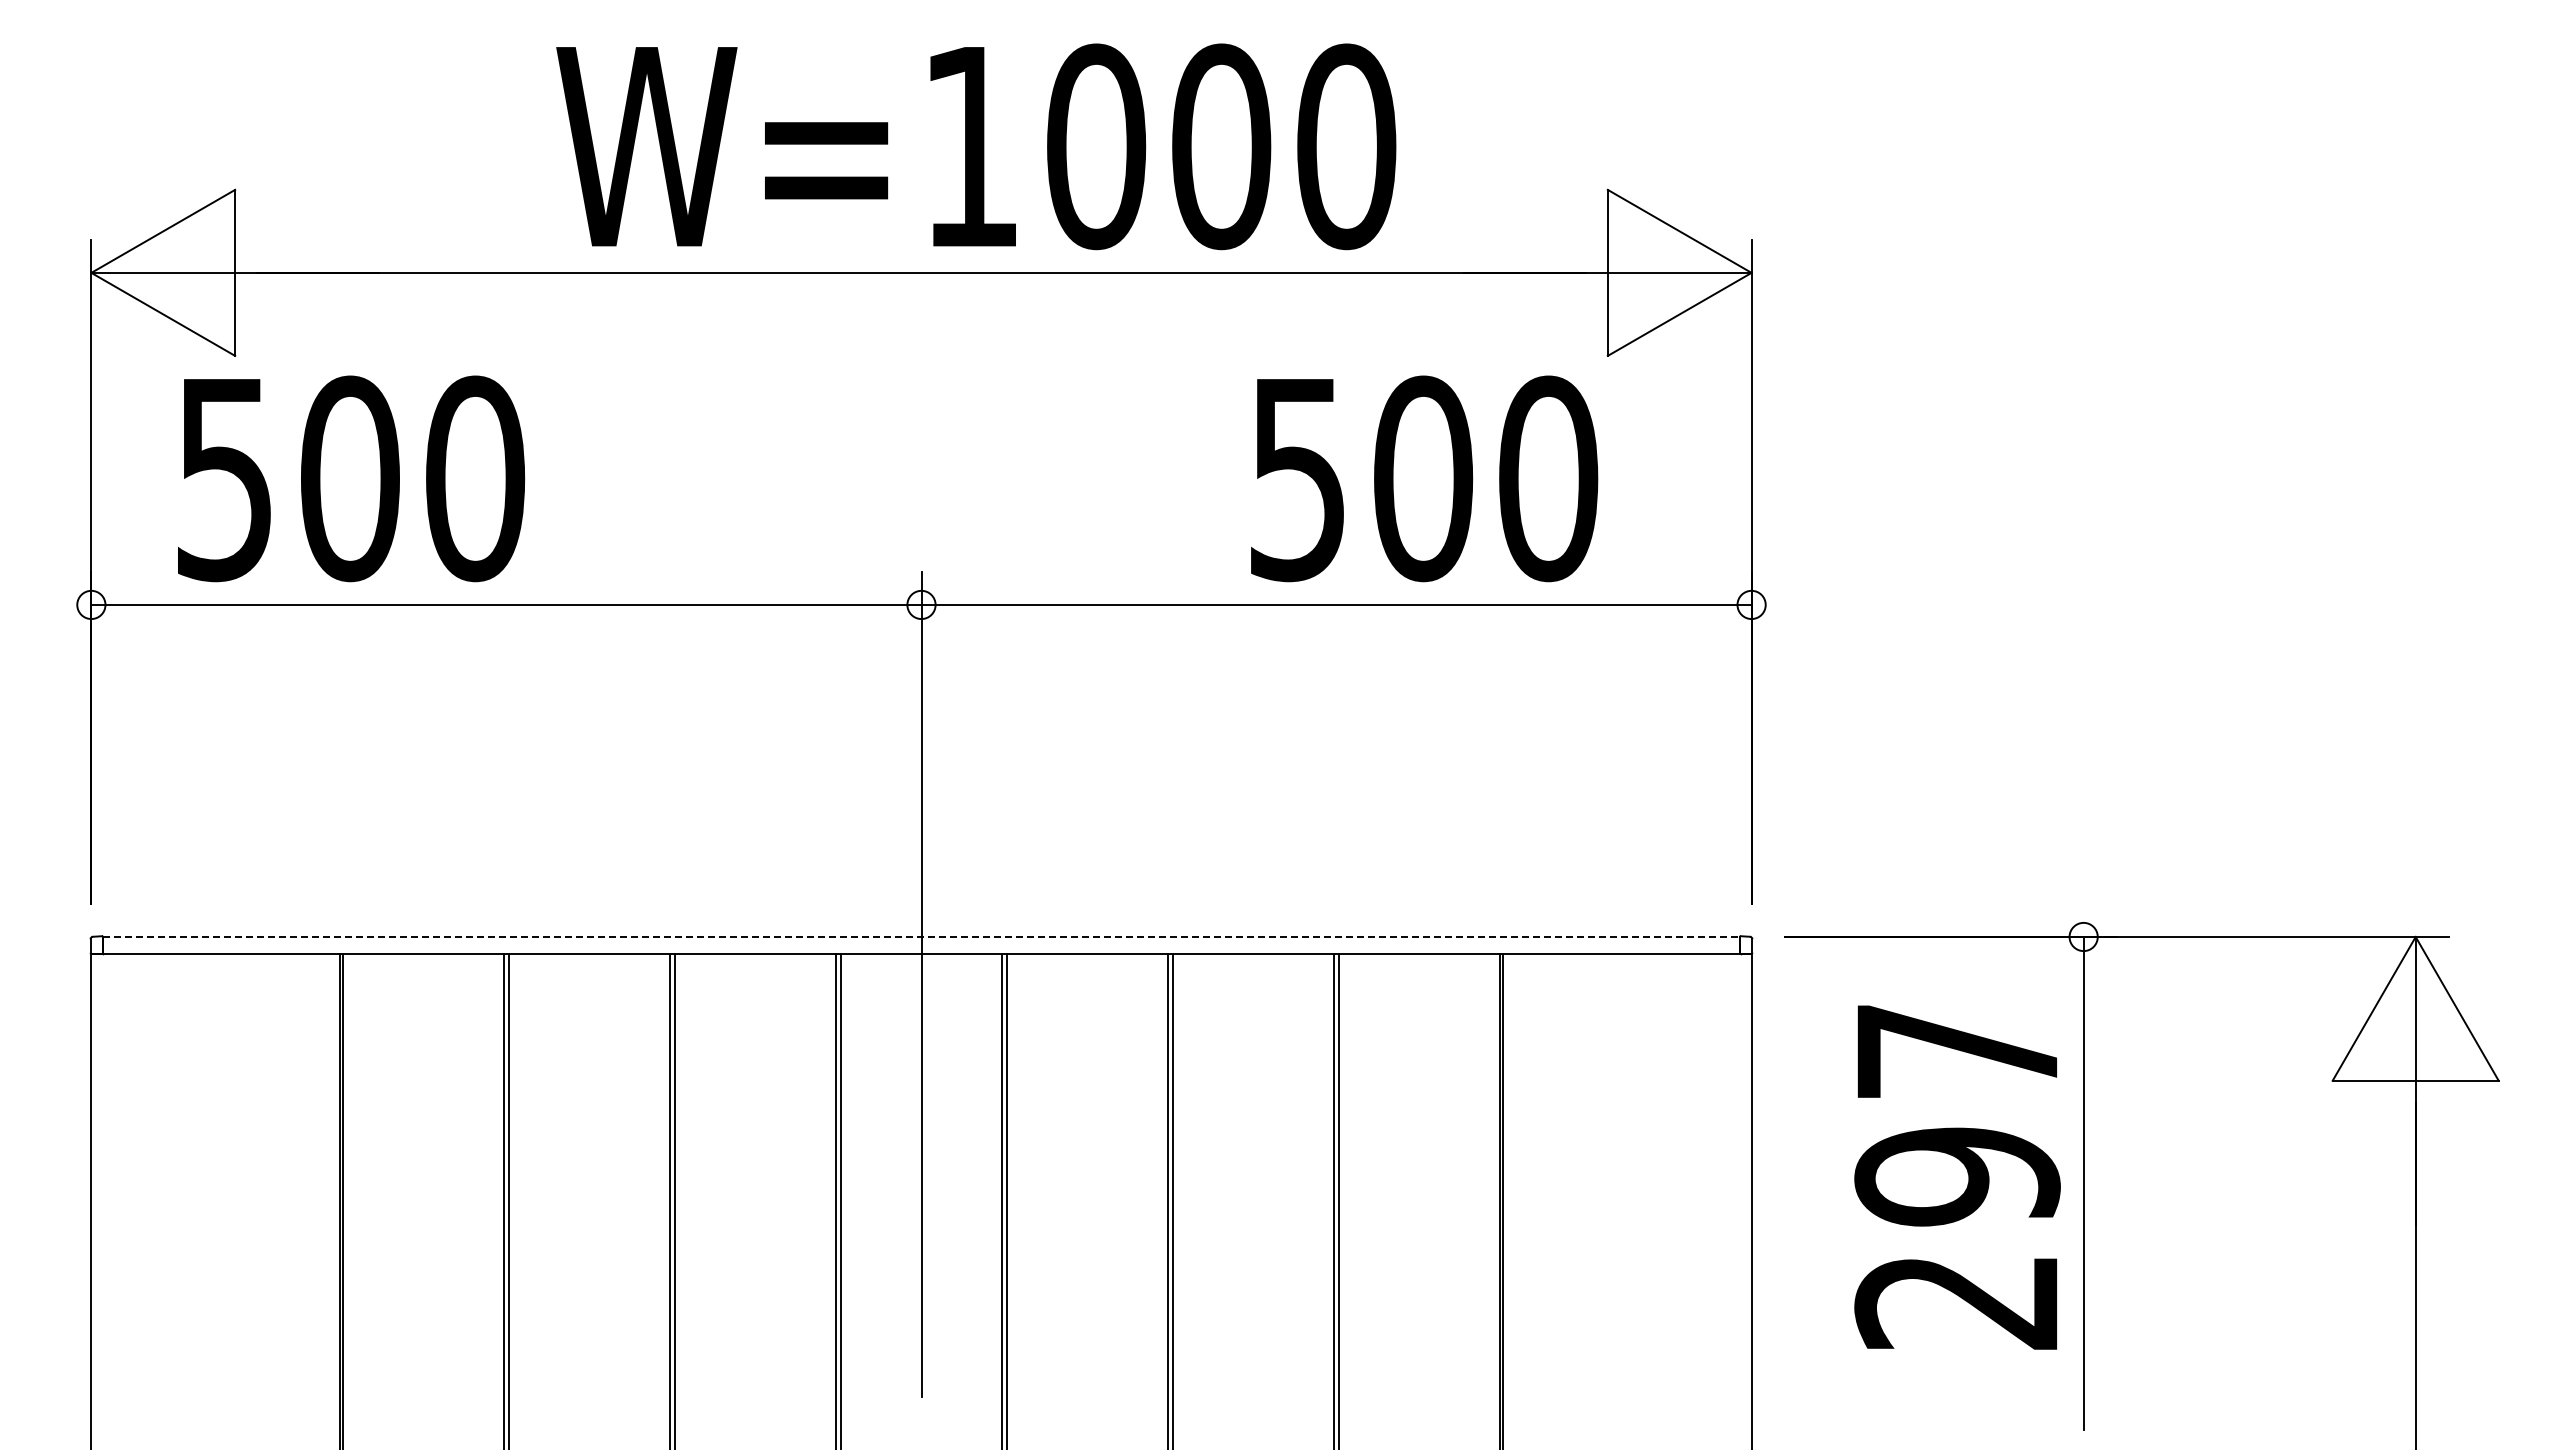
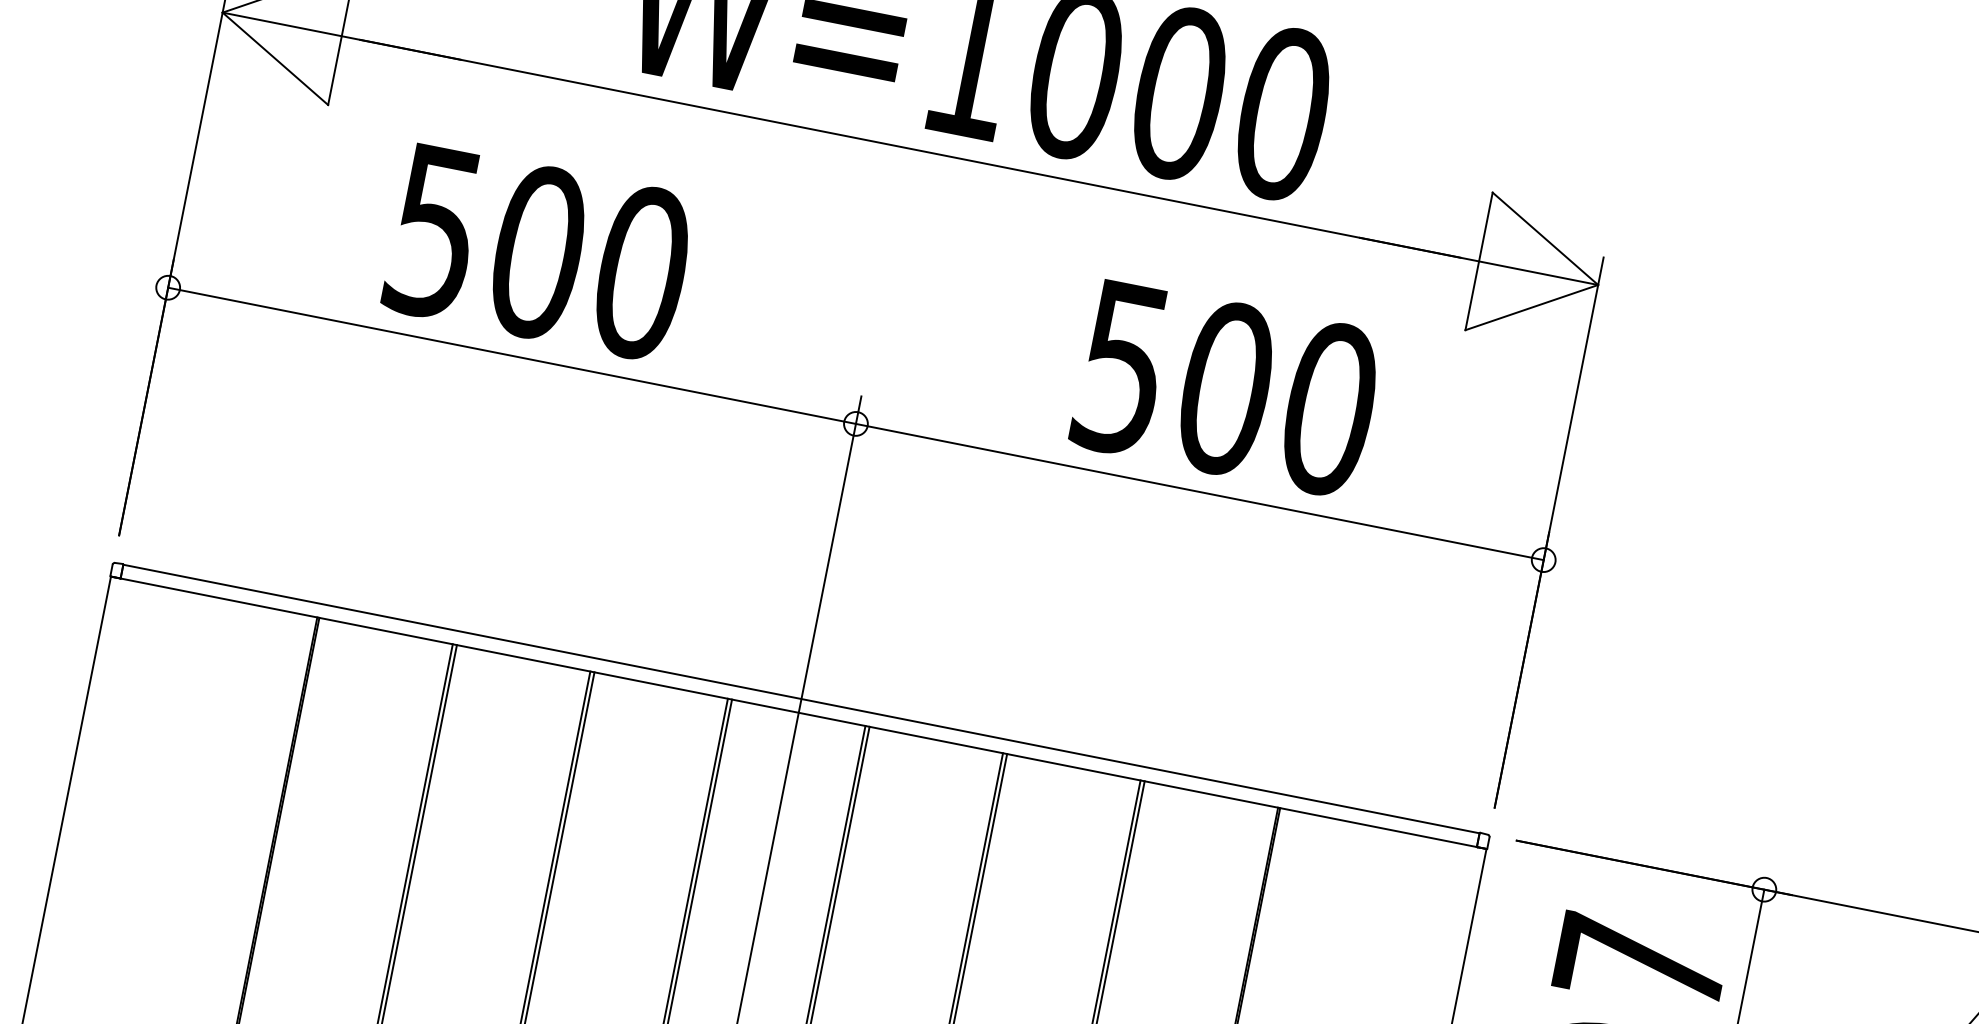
text: (351, 478) -> (539, 252), moved
text: (1424, 478) -> (1227, 388), moved
line: (922, 936) -> (802, 698), dashed -> solid

